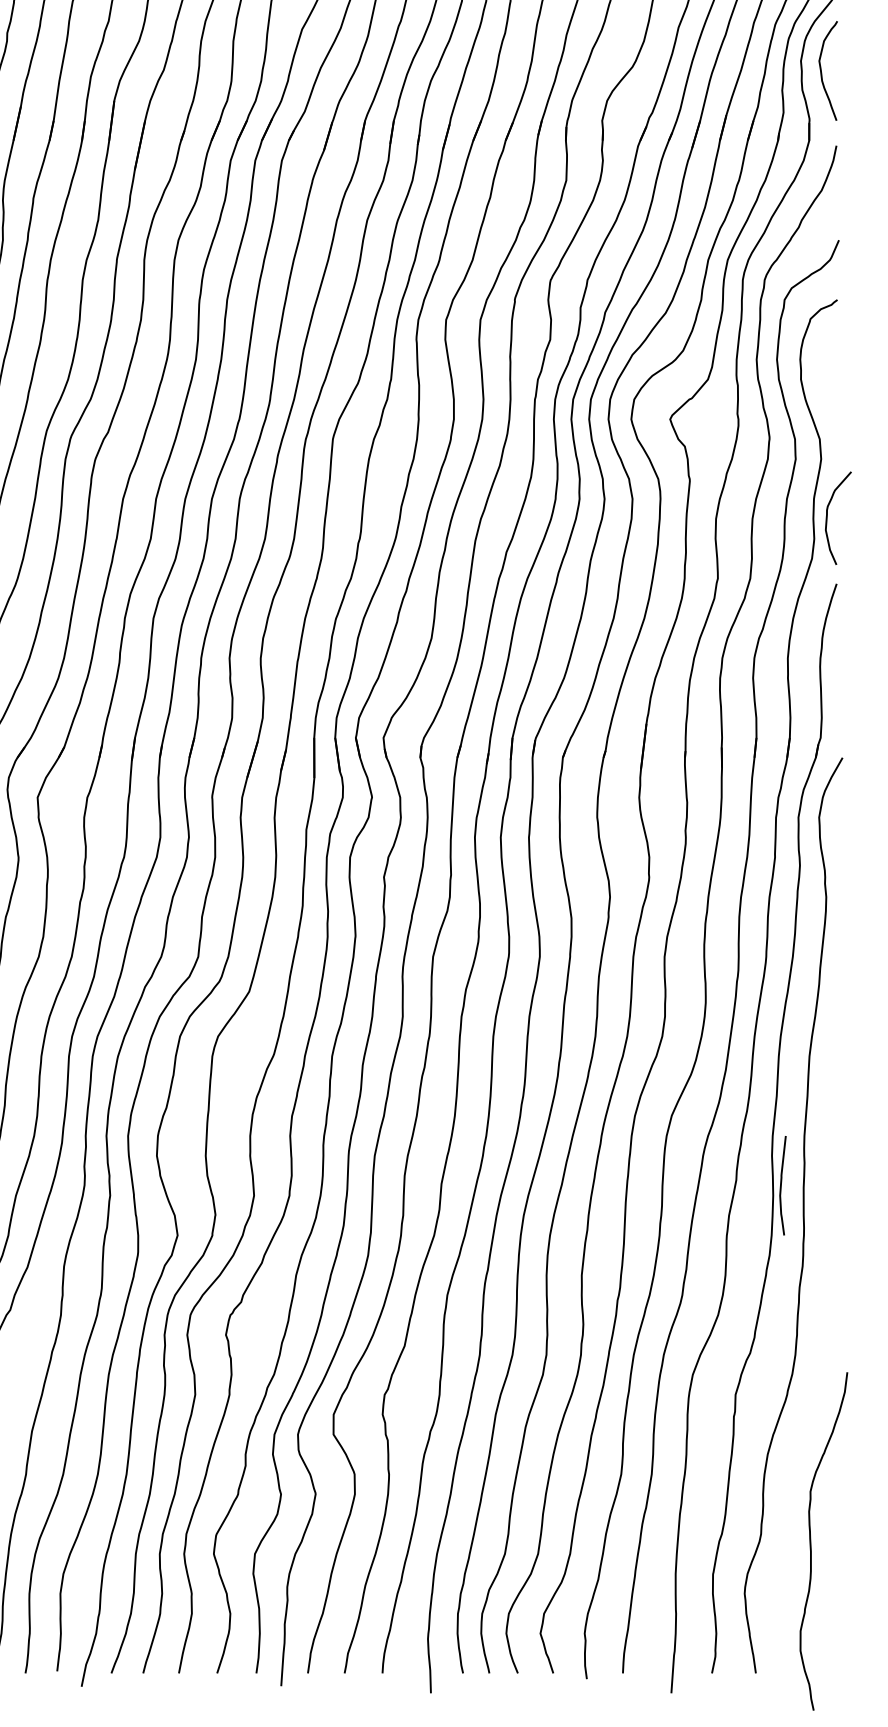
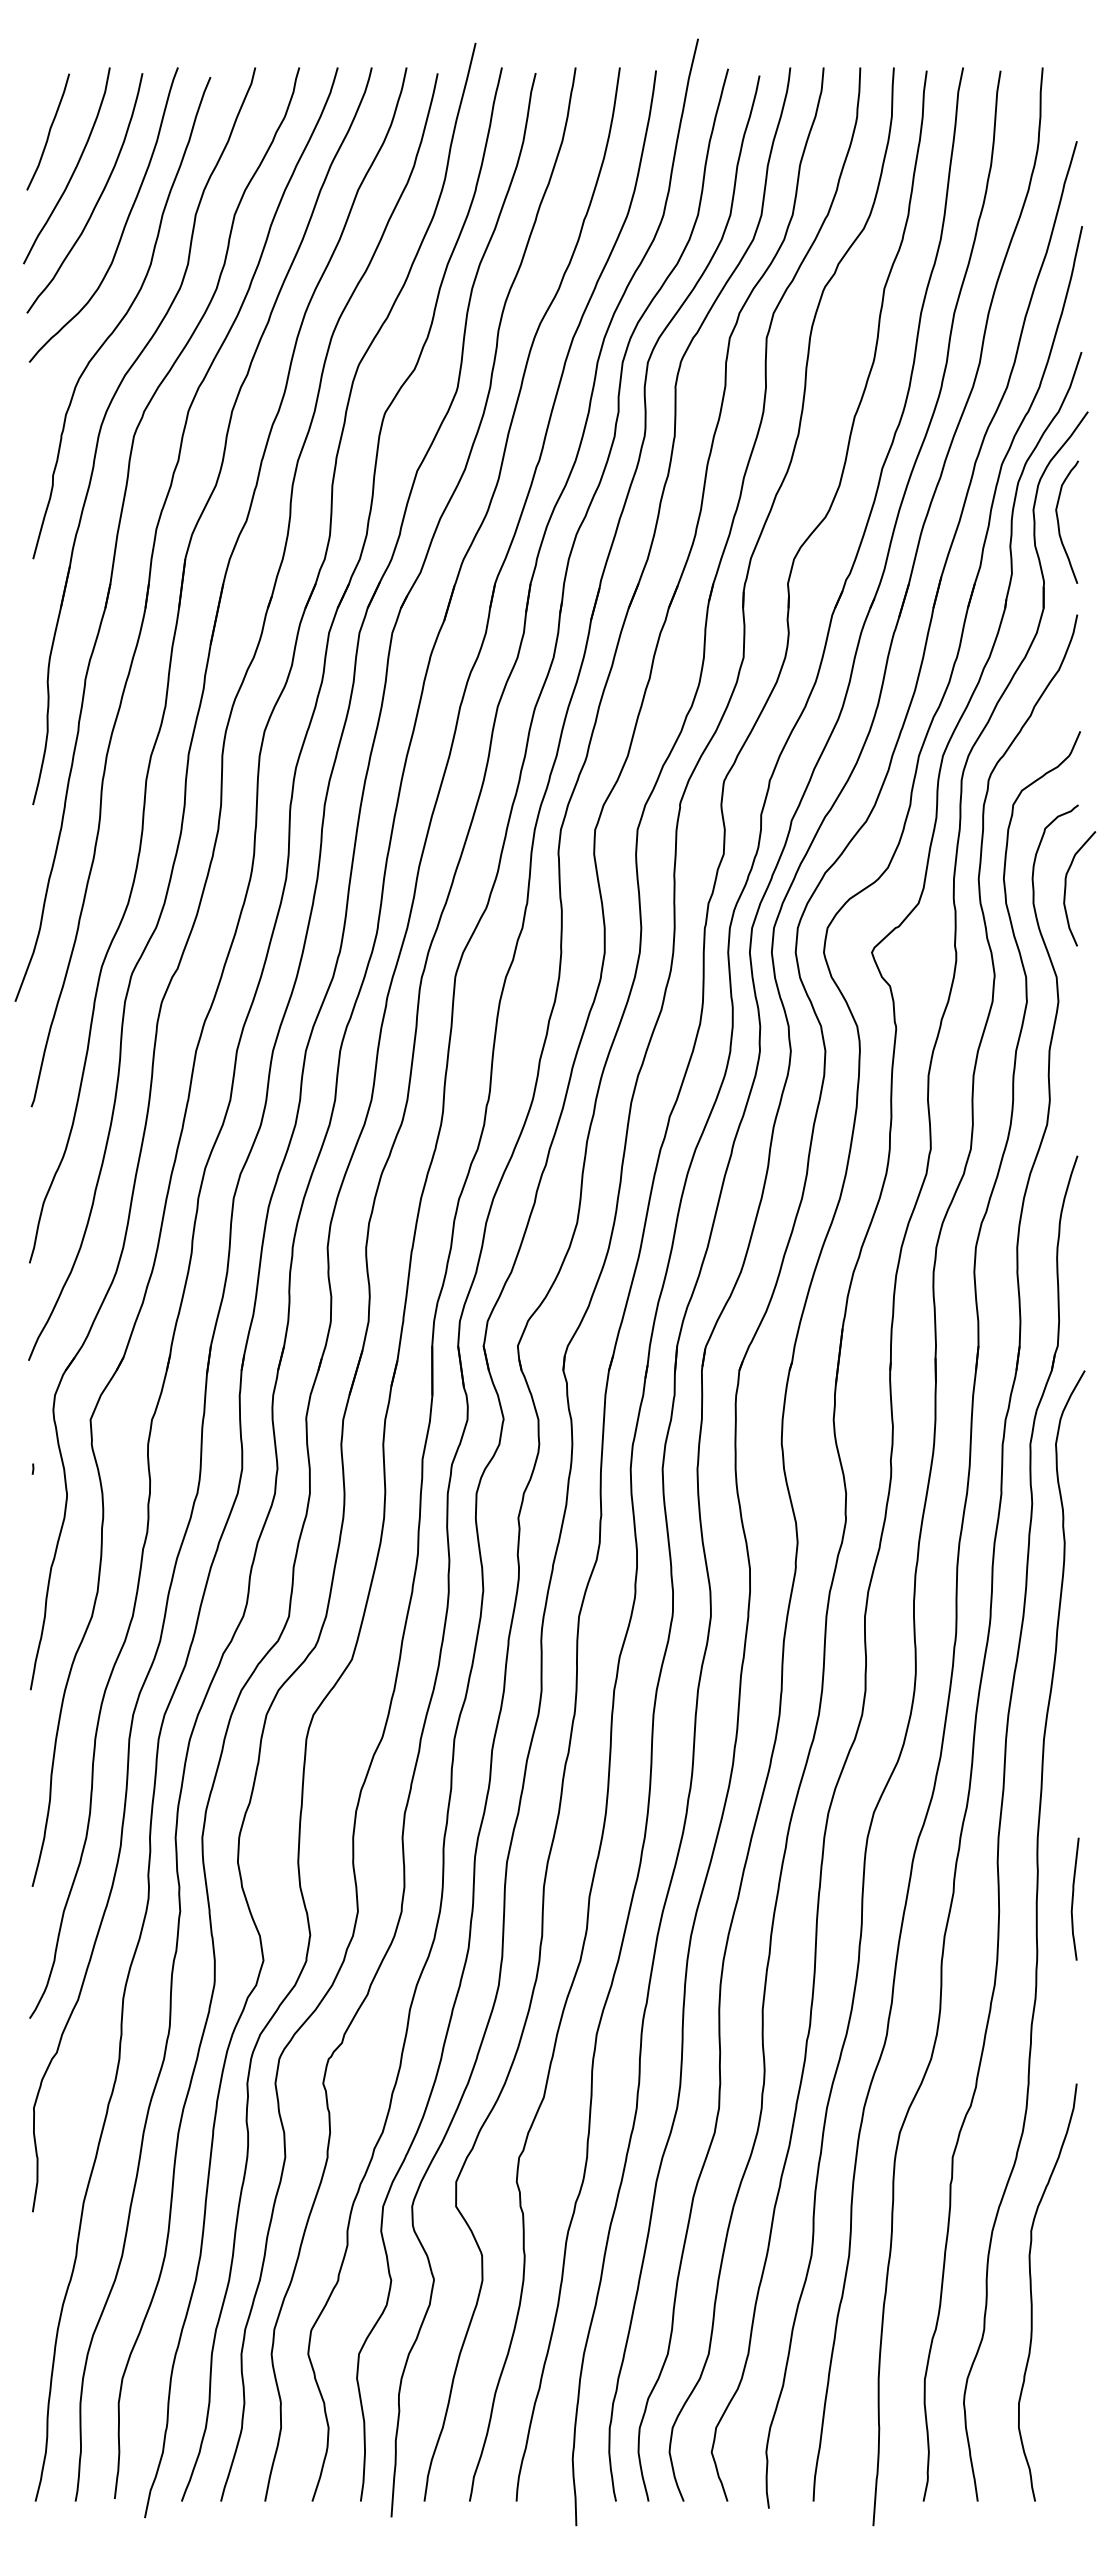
curve: (827, 518) -> (1066, 888), moved
curve: (781, 1185) -> (1073, 1898), moved
curve: (811, 1543) -> (1032, 2295), moved

